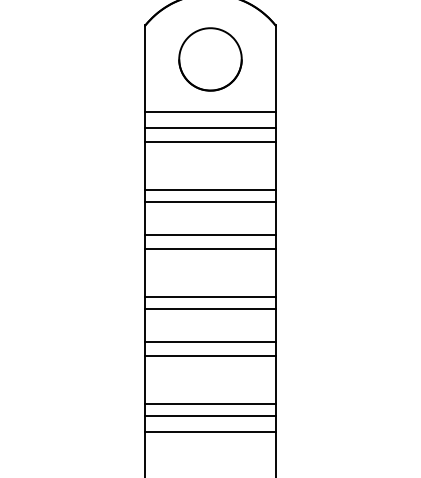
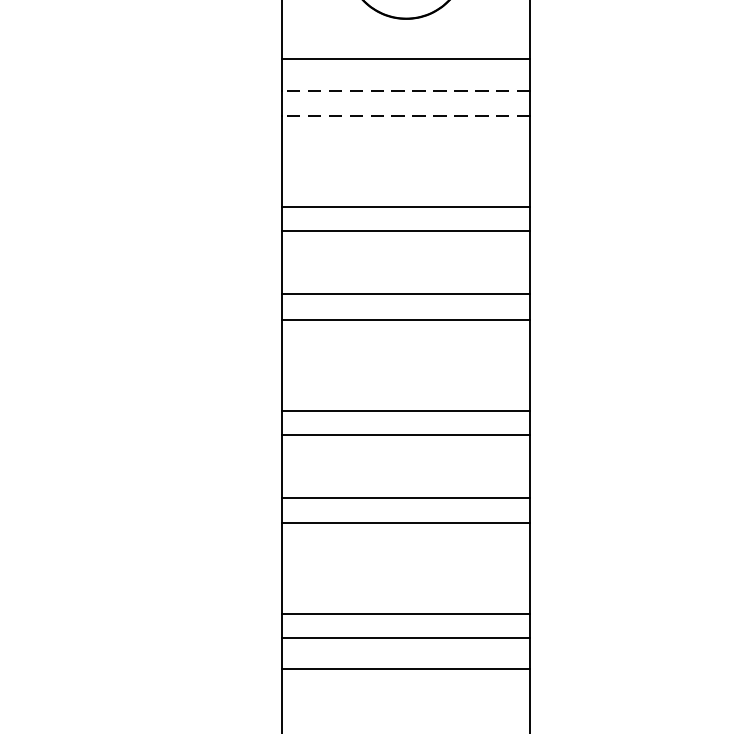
line: (210, 128) -> (406, 90), solid -> dashed
line: (210, 141) -> (406, 115), solid -> dashed

